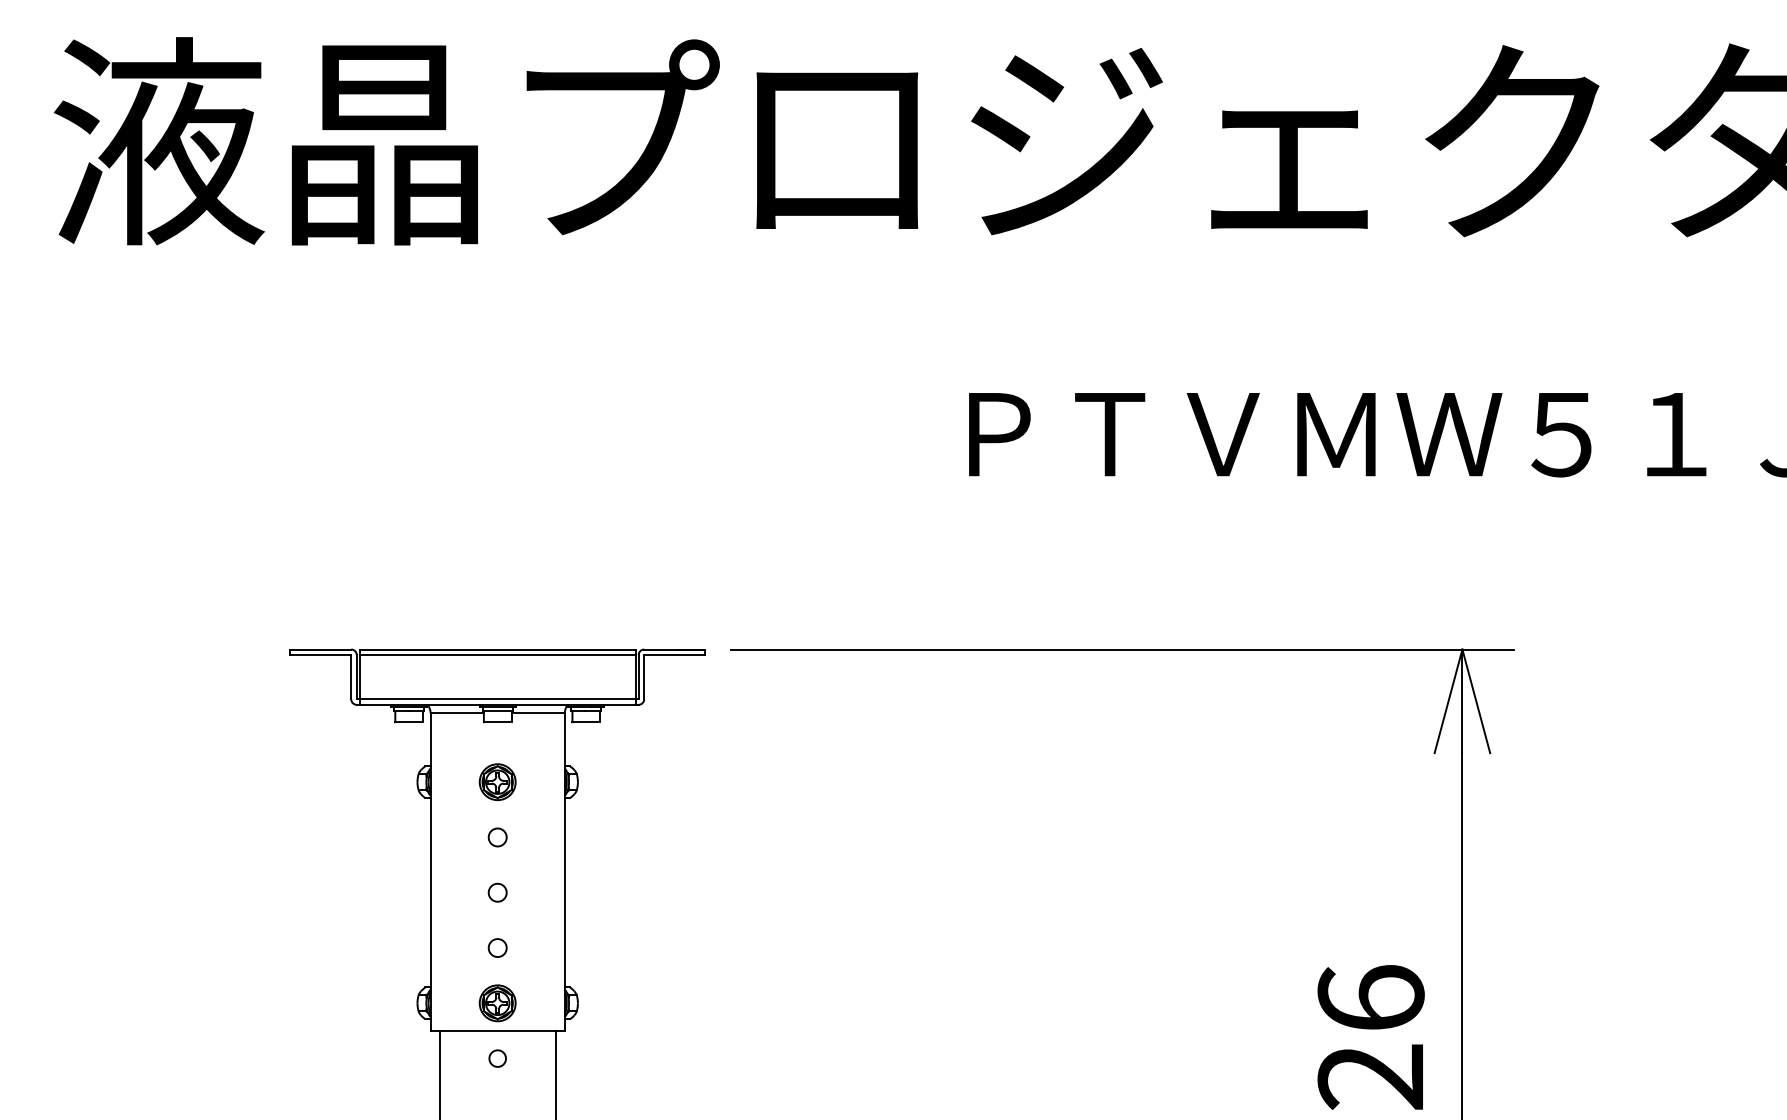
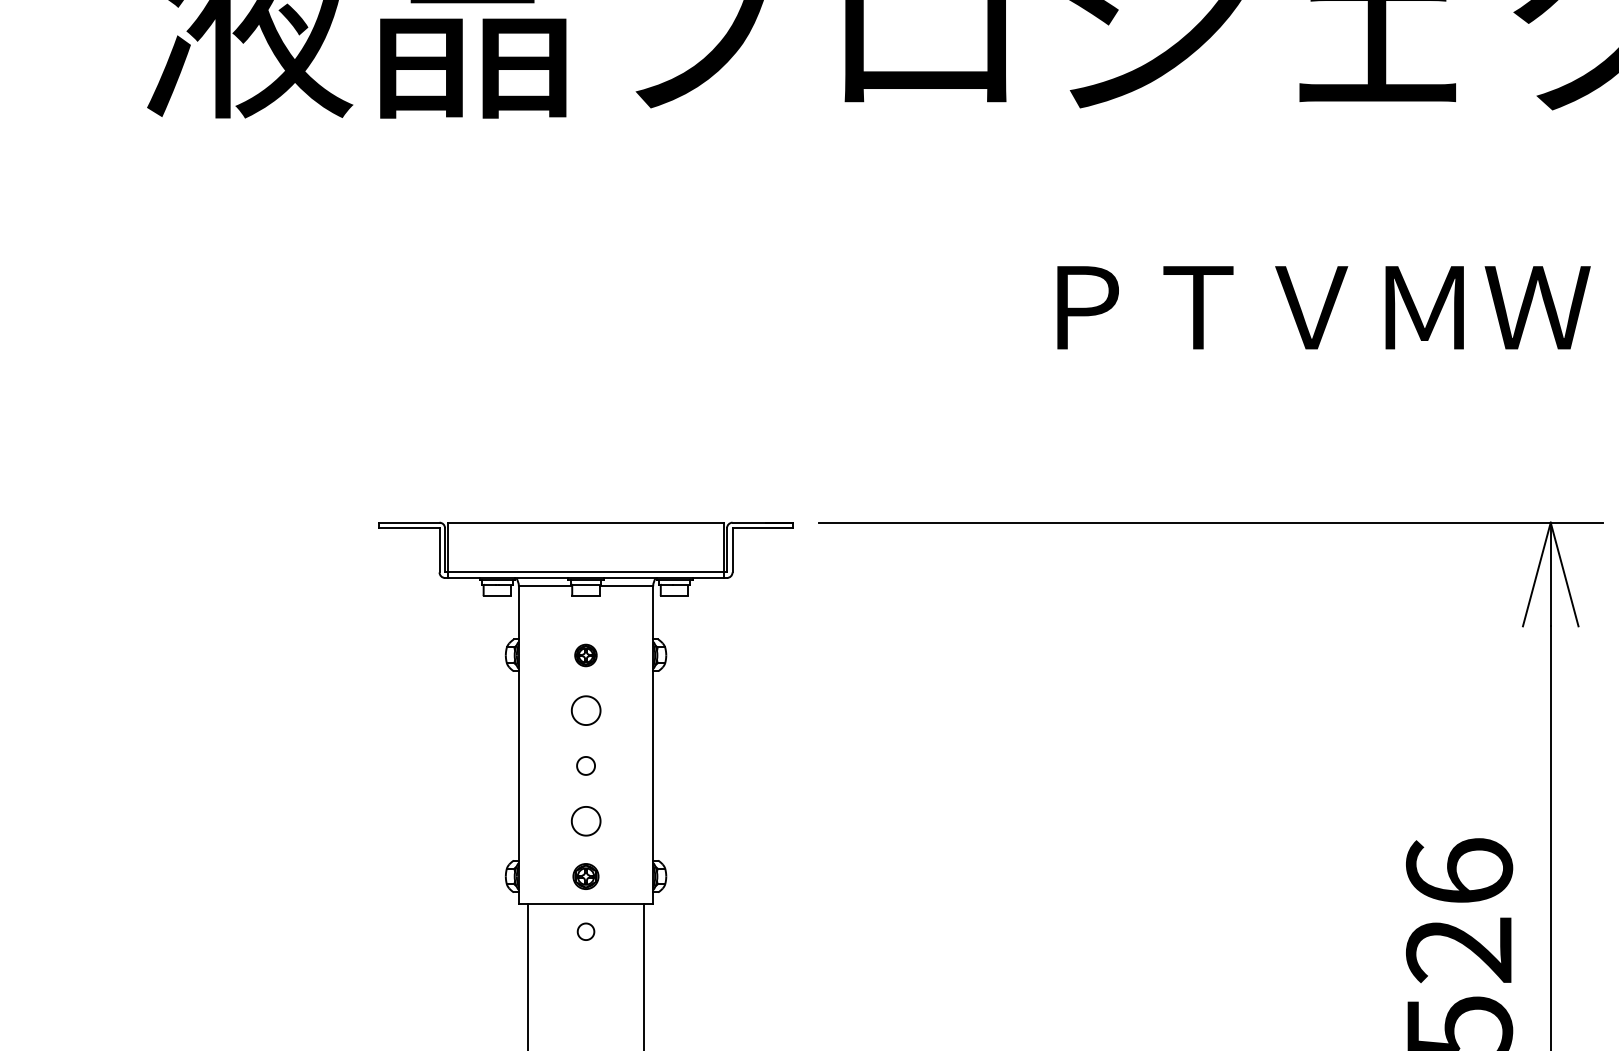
line: (497, 655) -> (585, 528), removed
part: (497, 782) -> (585, 655), size x0.6
part: (497, 837) -> (585, 710), size x1.6
part: (497, 947) -> (585, 820), size x1.6
part: (497, 1003) -> (585, 876), size x0.7

